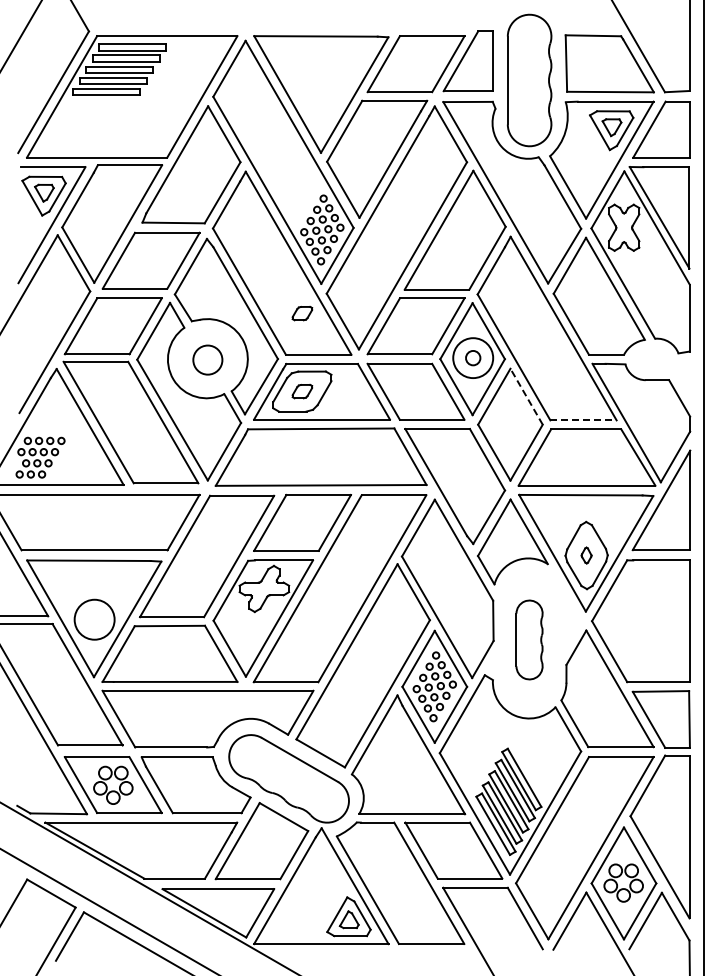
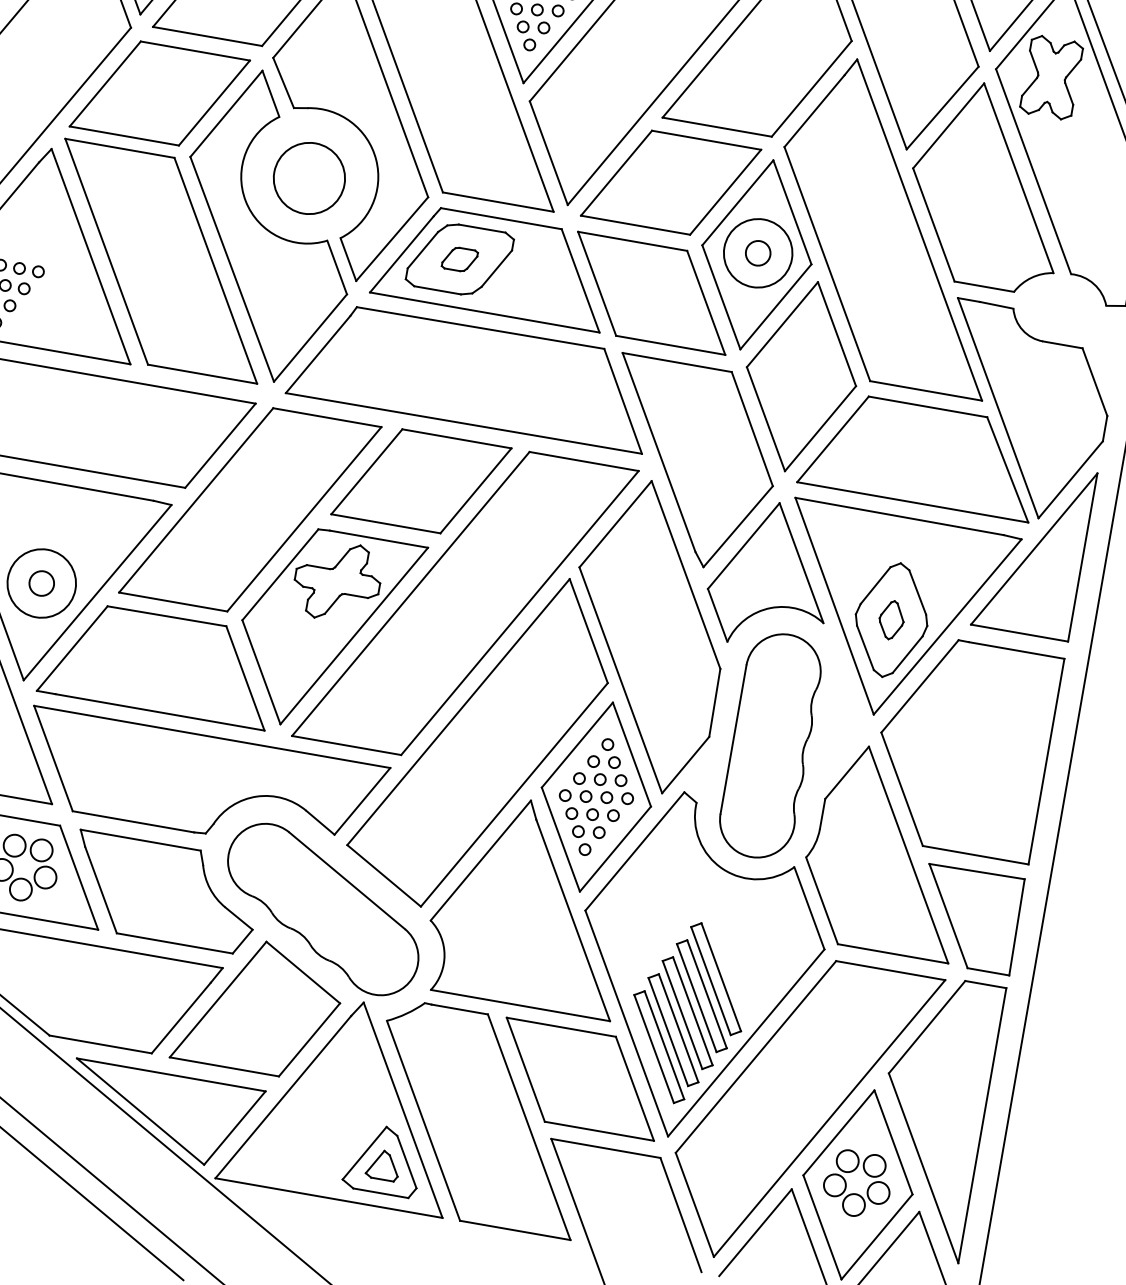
part: (302, 313) -> (483, 127), removed
circle: (207, 359) -> (309, 177), size x1.43
line: (526, 396) -> (836, 333), dashed -> solid
line: (584, 420) -> (927, 391), dashed -> solid
part: (586, 555) -> (891, 619), size x1.43
circle: (94, 619) -> (41, 583), added
part: (529, 639) -> (770, 745), size x1.67

